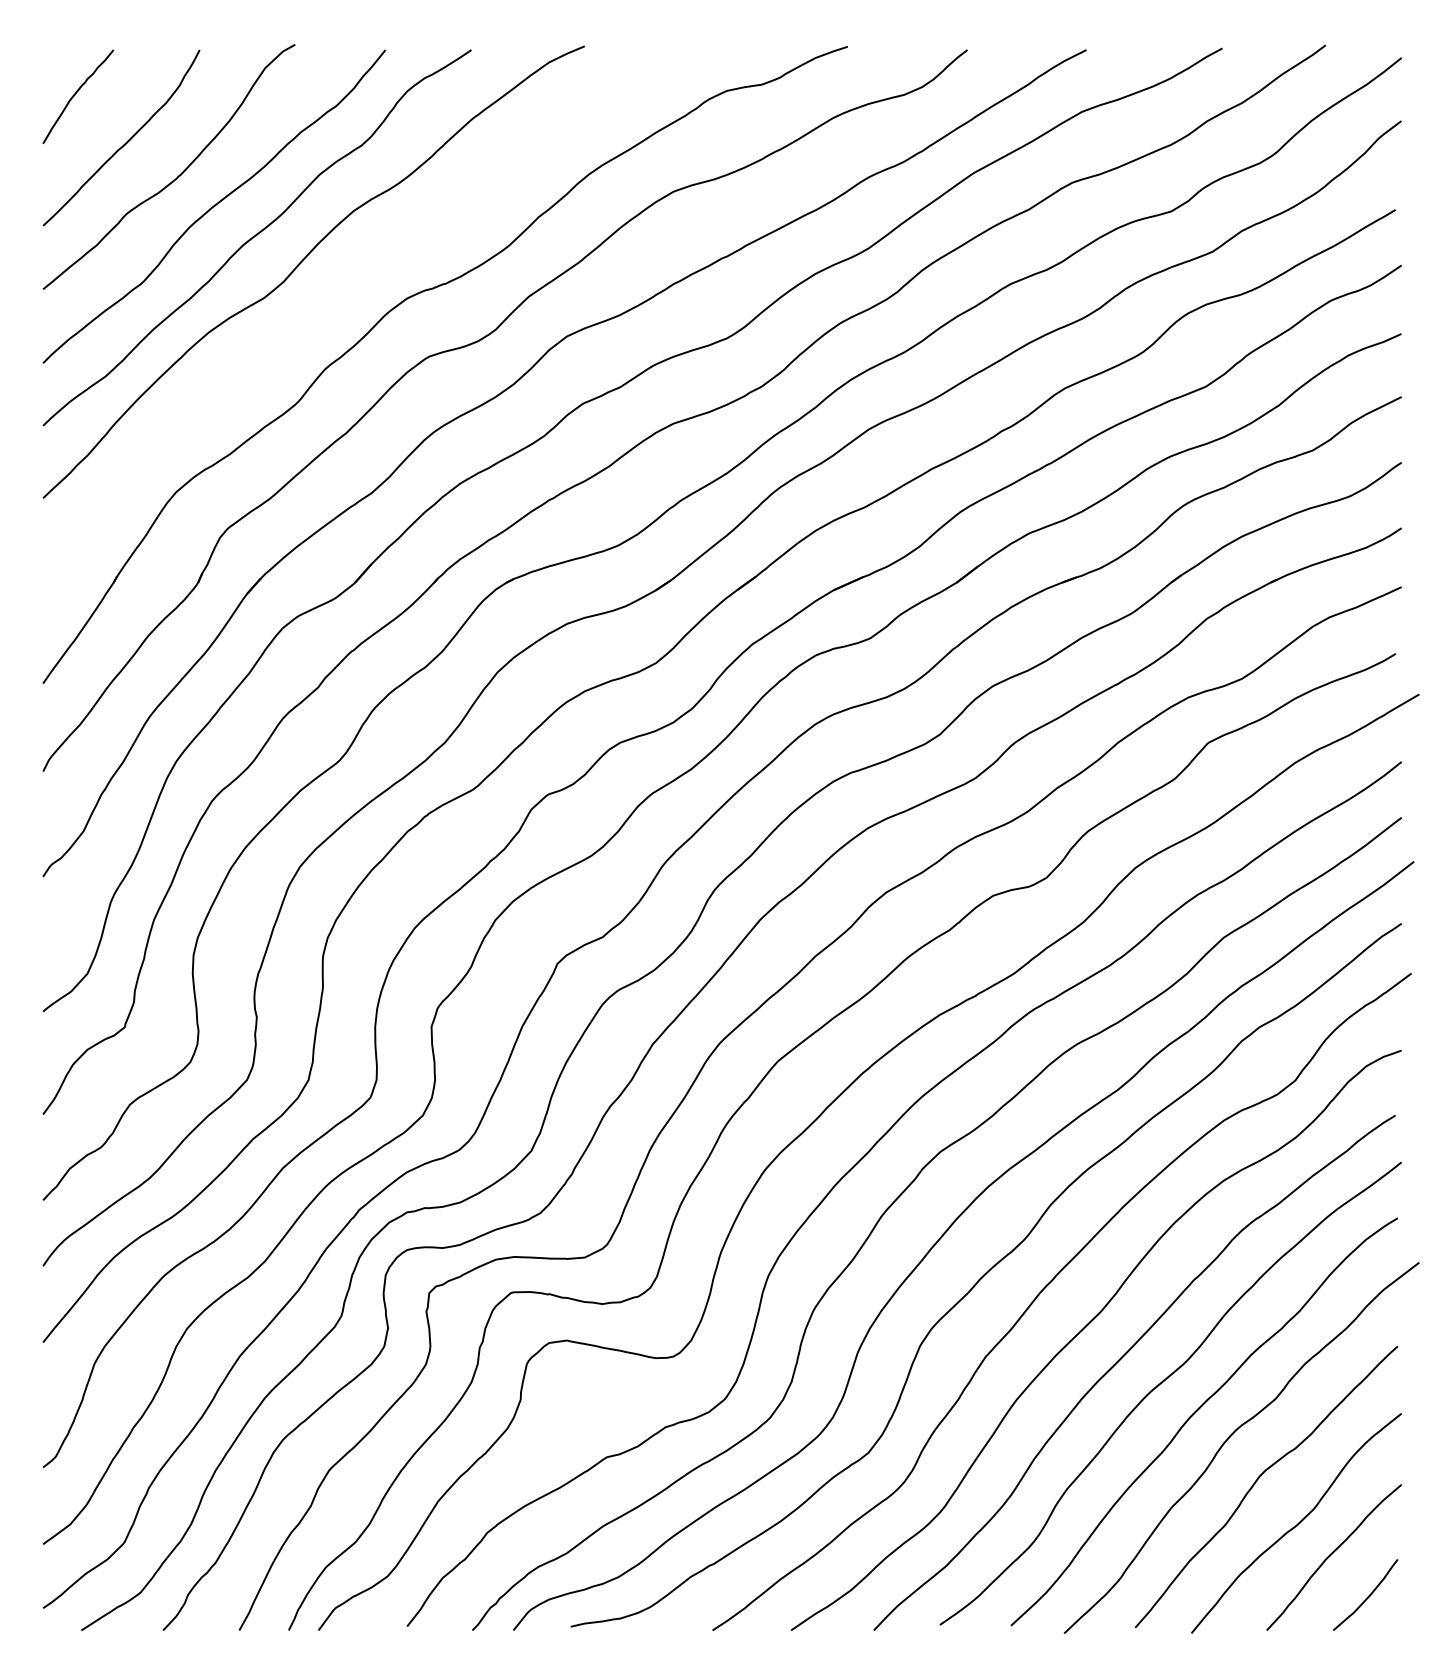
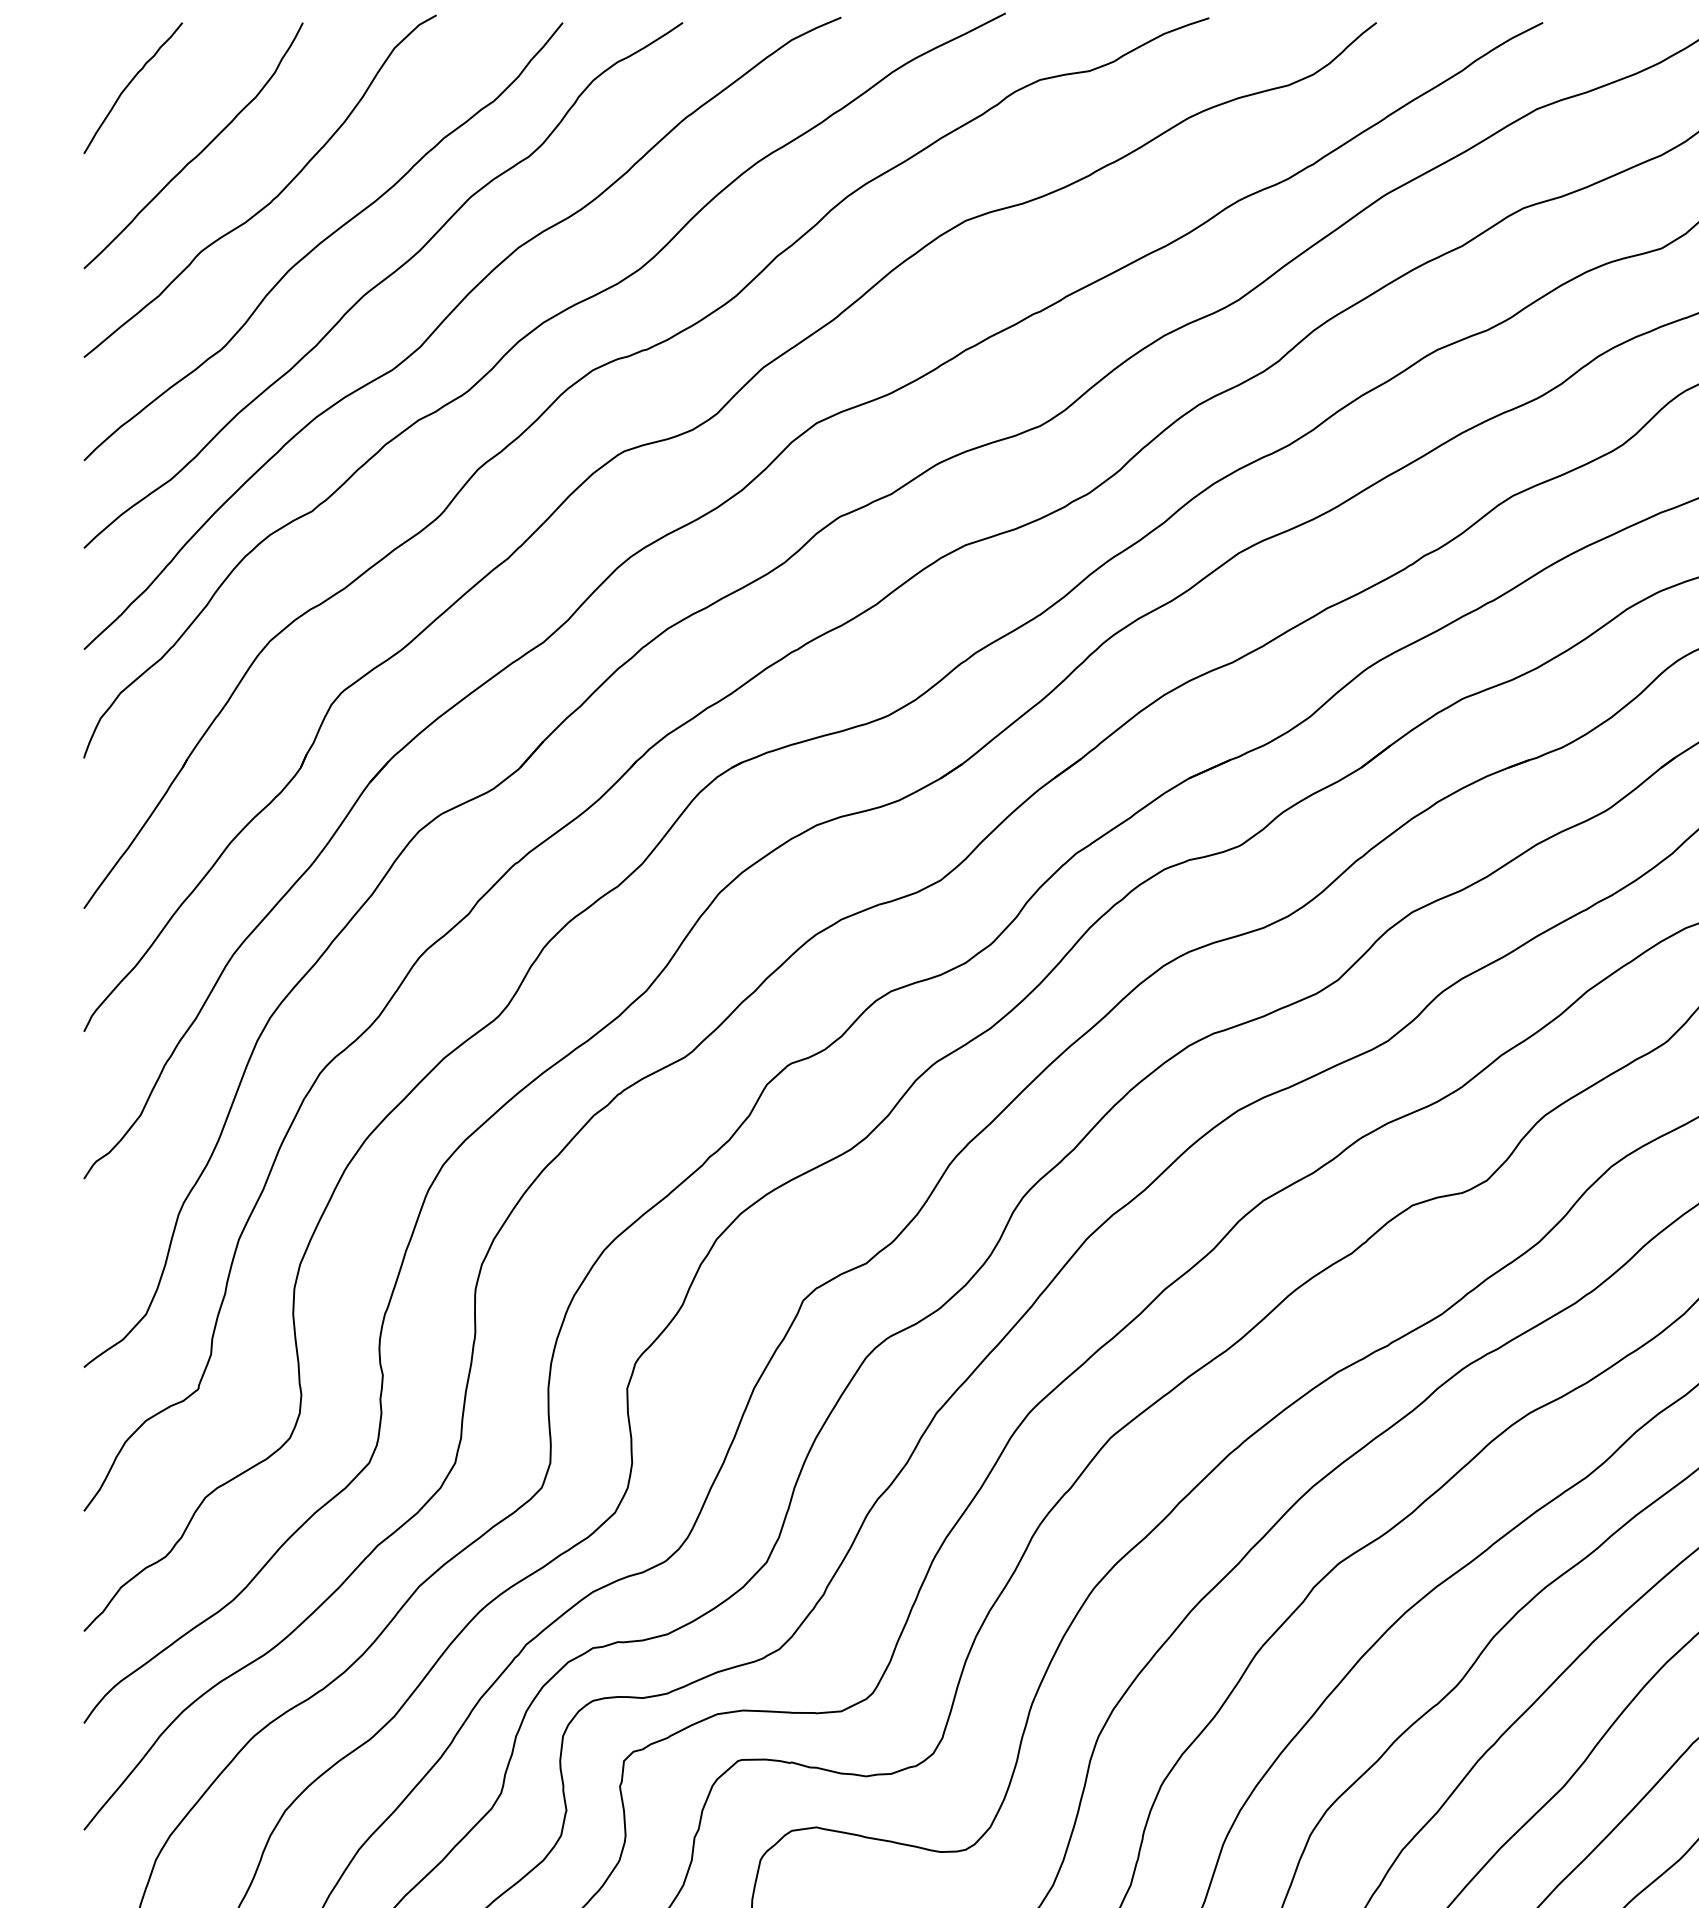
curve: (348, 284) -> (511, 350), added

